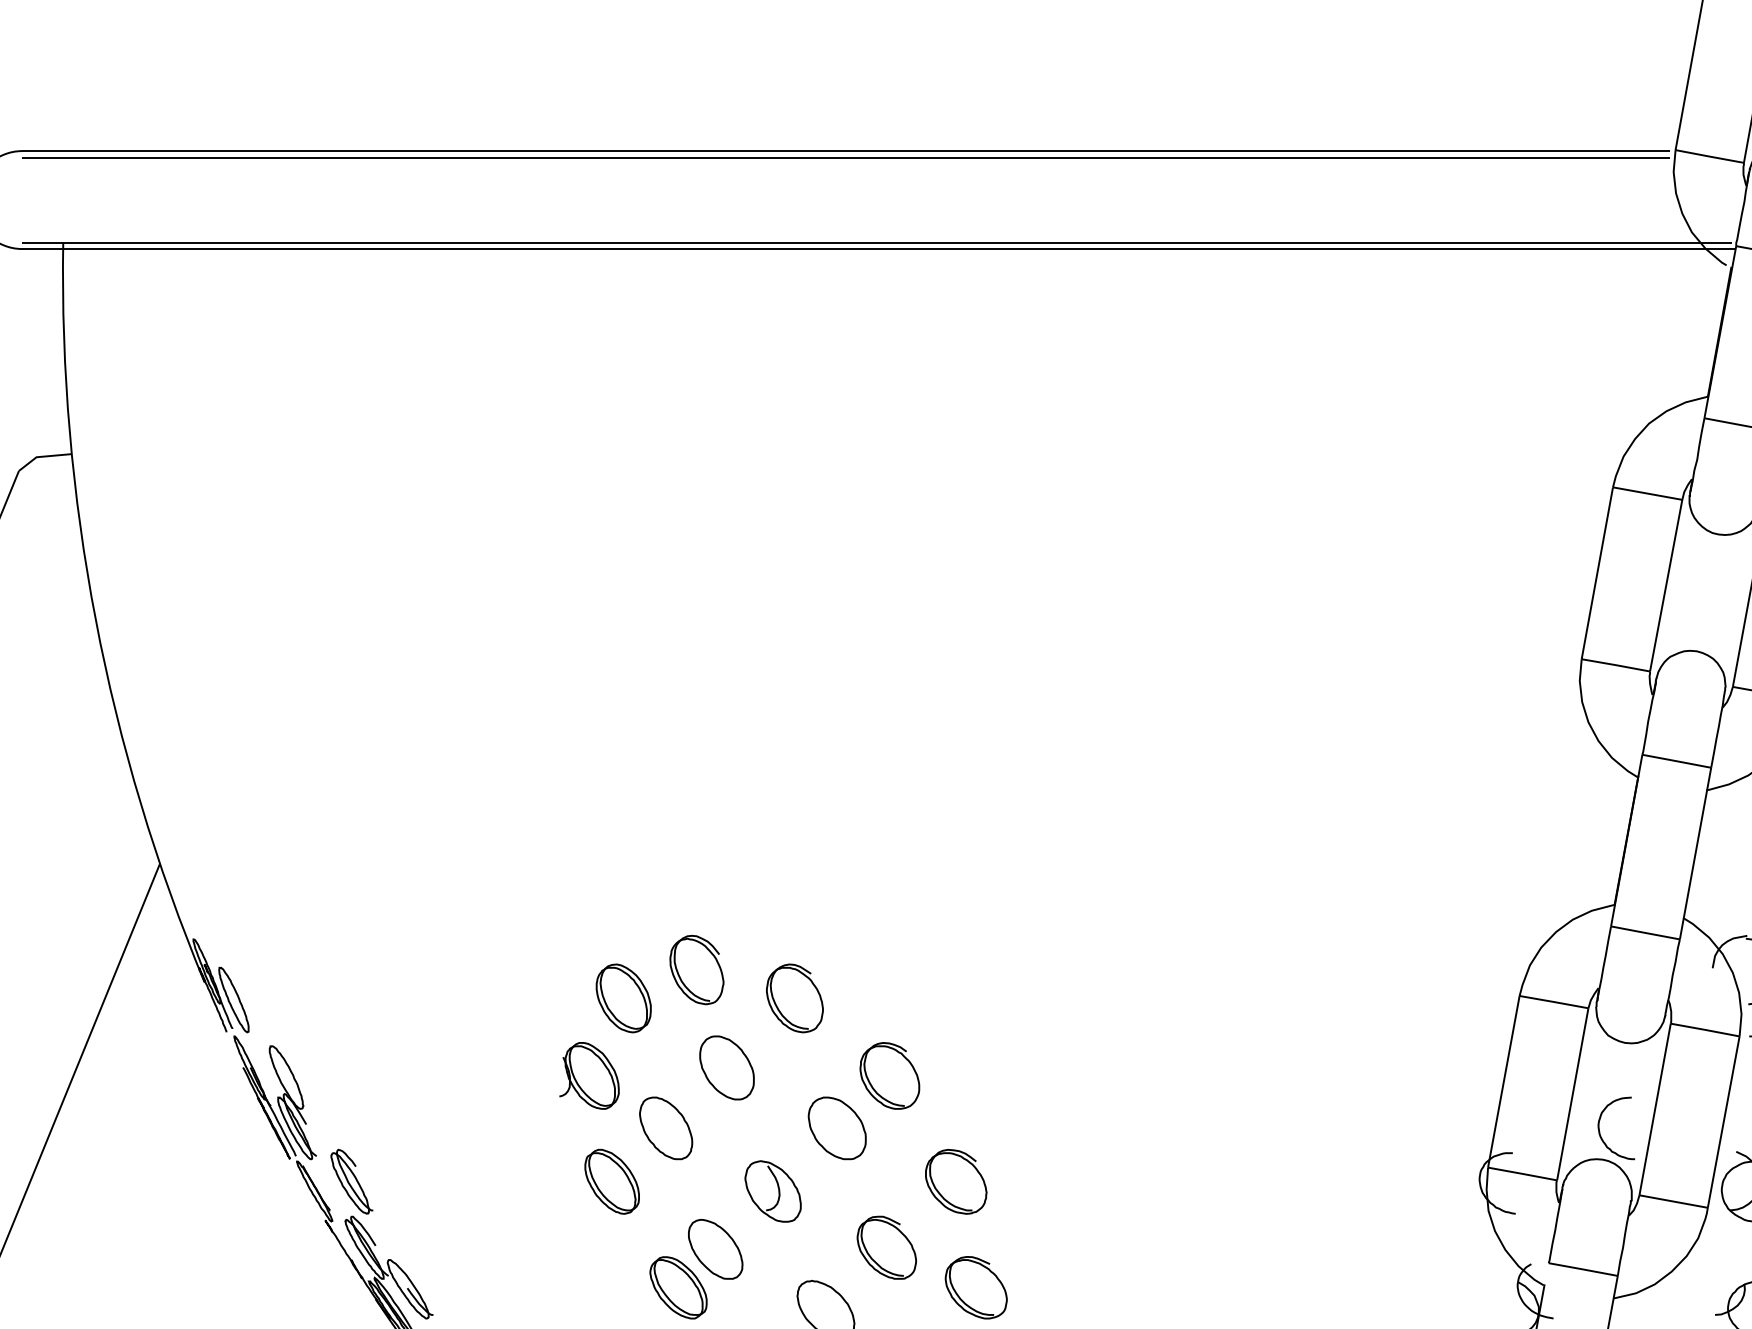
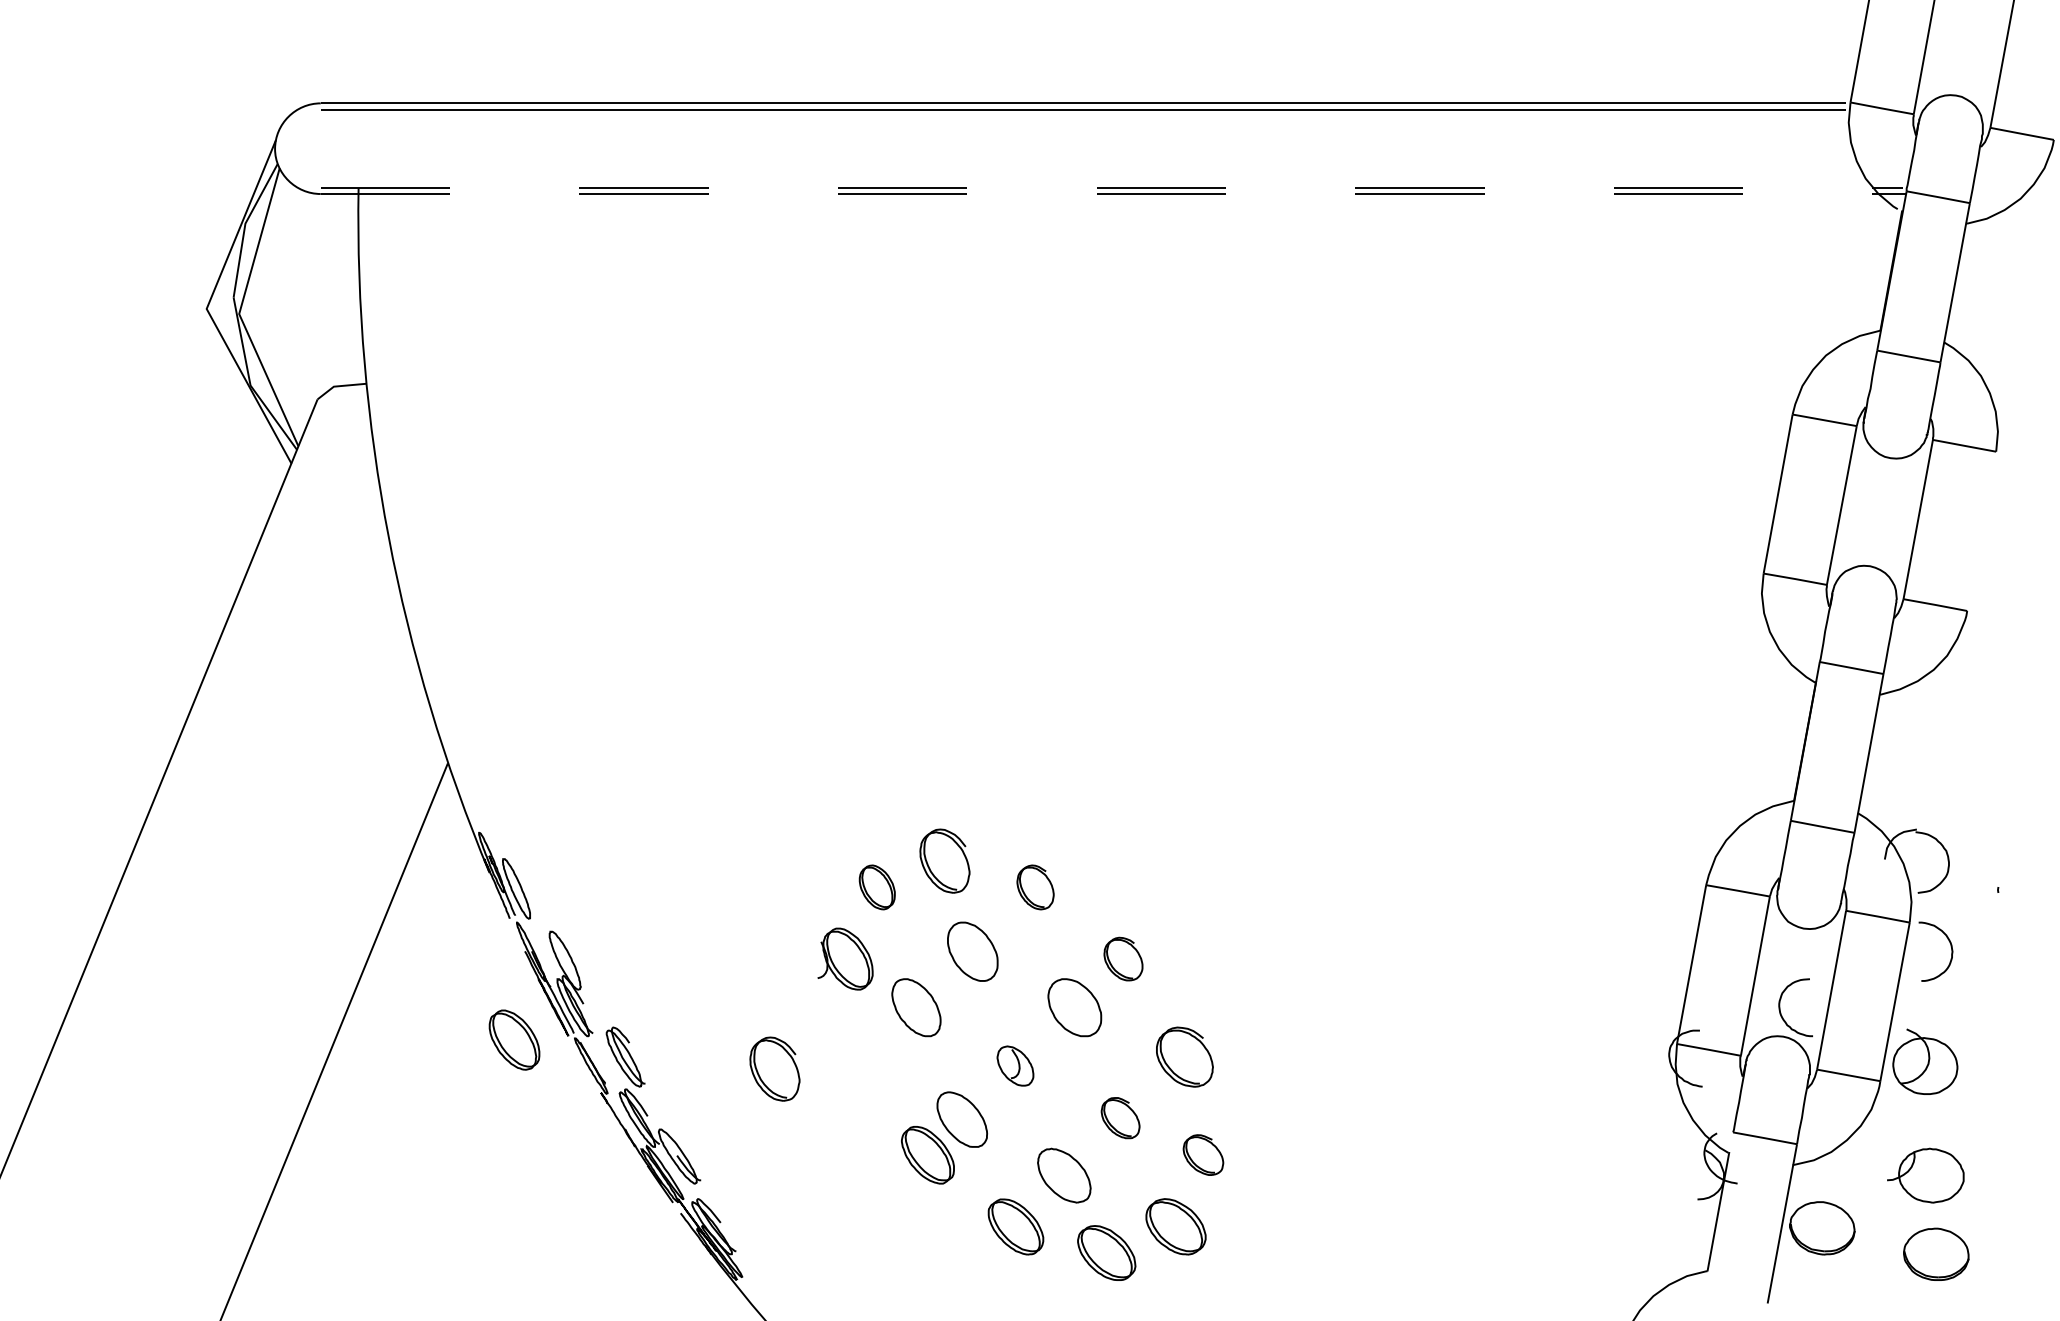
line: (875, 243) -> (1110, 188), solid -> dashed
line: (877, 249) -> (1112, 194), solid -> dashed
part: (624, 998) -> (877, 887), size x0.7
part: (794, 998) -> (1035, 887), size x0.7
part: (889, 1075) -> (1123, 958), size x0.7
part: (612, 1181) -> (514, 1039), moved
part: (773, 1190) -> (1015, 1065), size x0.7
part: (512, 1194) -> (774, 1068), added
part: (886, 1247) -> (1120, 1117), size x0.7
part: (976, 1287) -> (1203, 1154), size x0.7

